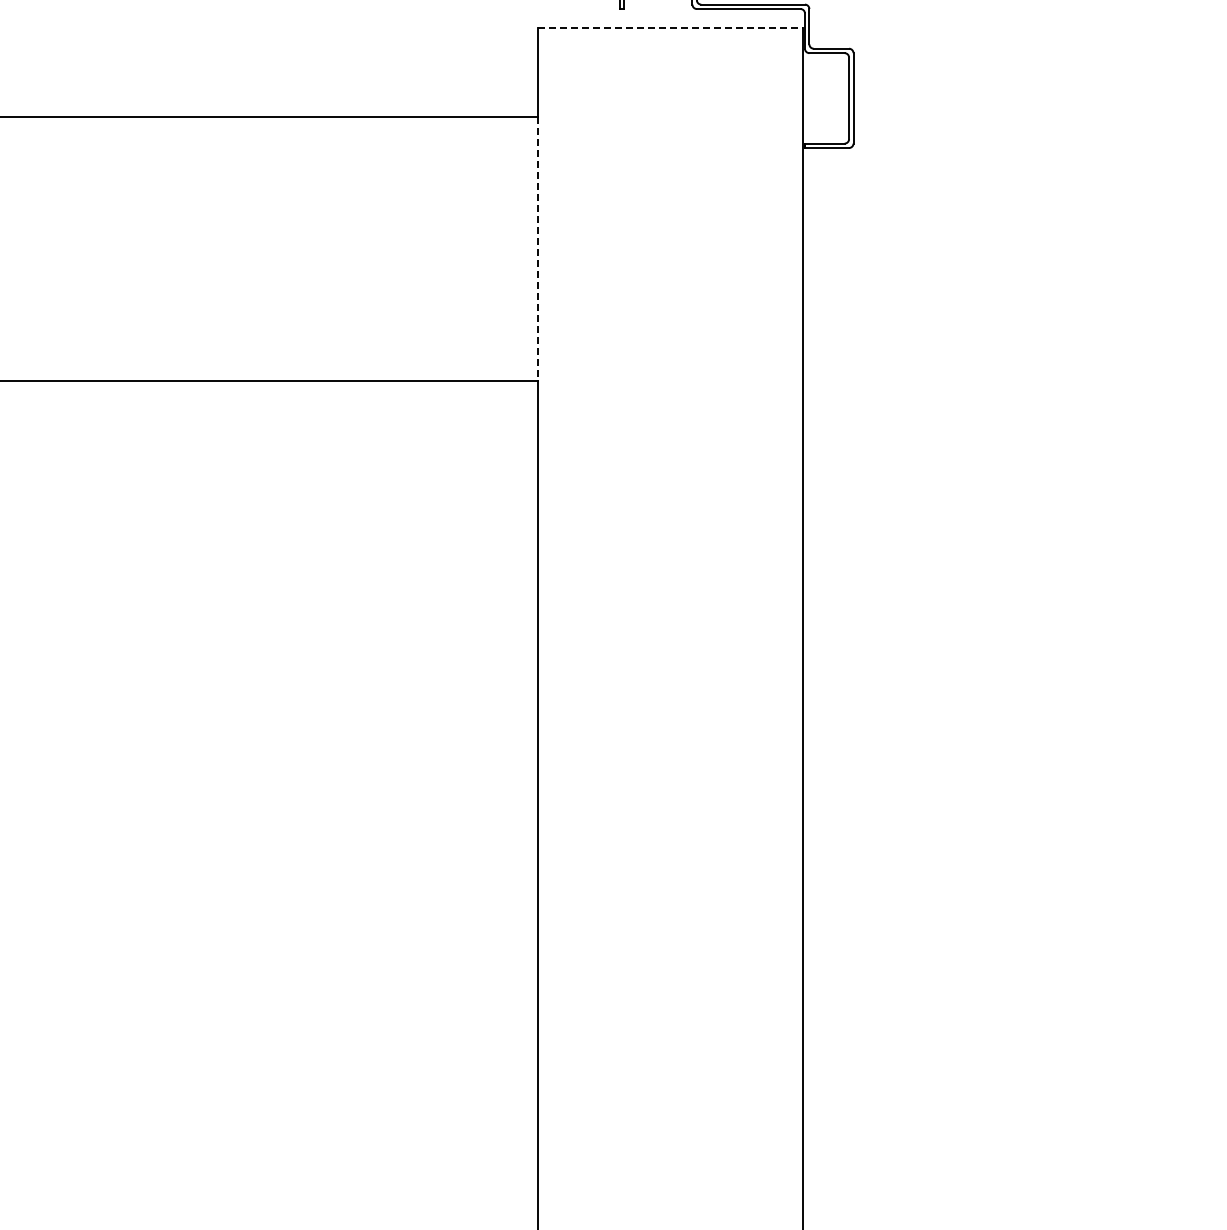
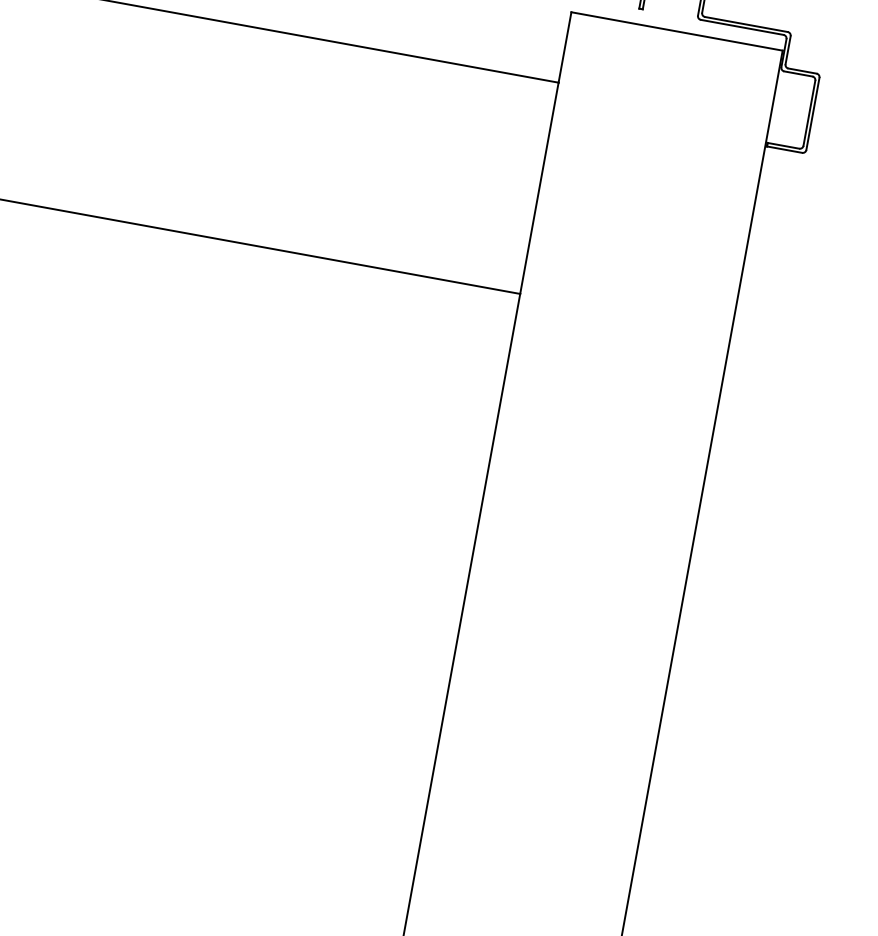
line: (670, 28) -> (677, 31), dashed -> solid
line: (538, 249) -> (539, 188), dashed -> solid

